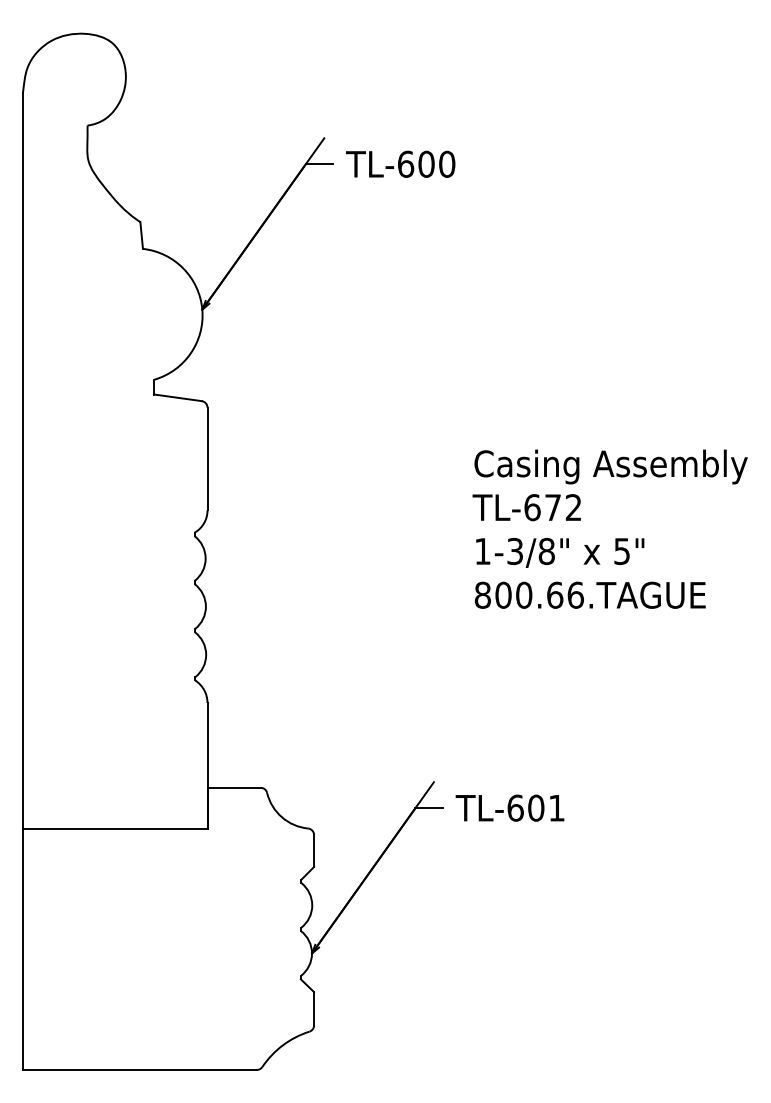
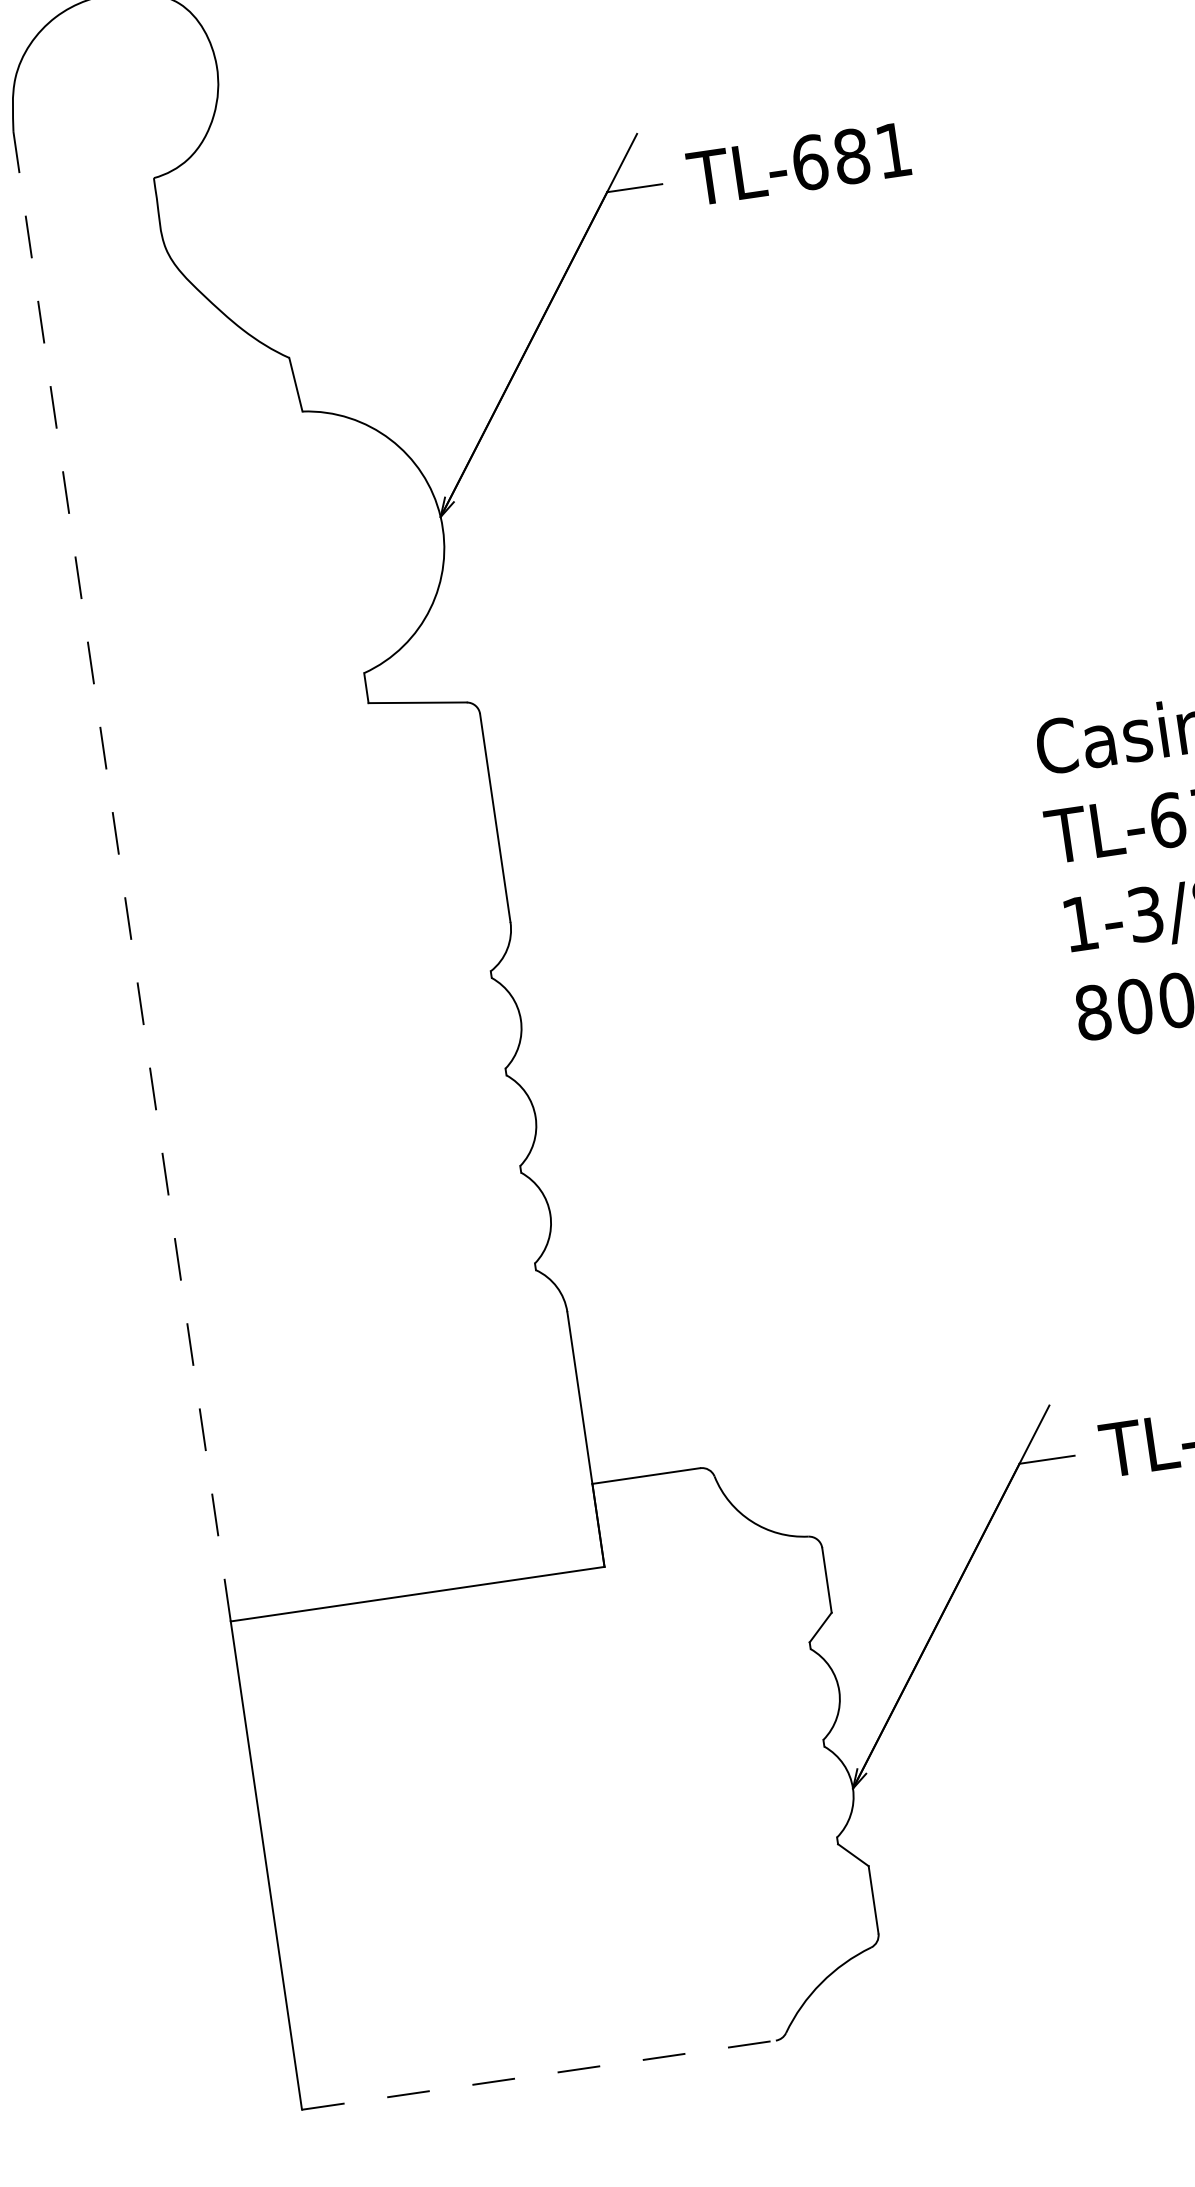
text: (436, 163) -> (871, 151), TL-600 -> TL-681
line: (22, 461) -> (121, 877), solid -> dashed
line: (139, 1069) -> (537, 2074), solid -> dashed

